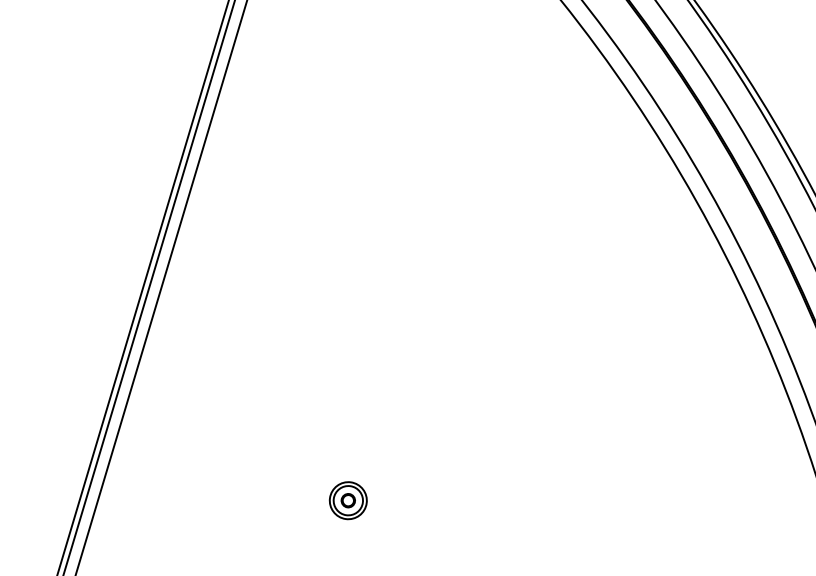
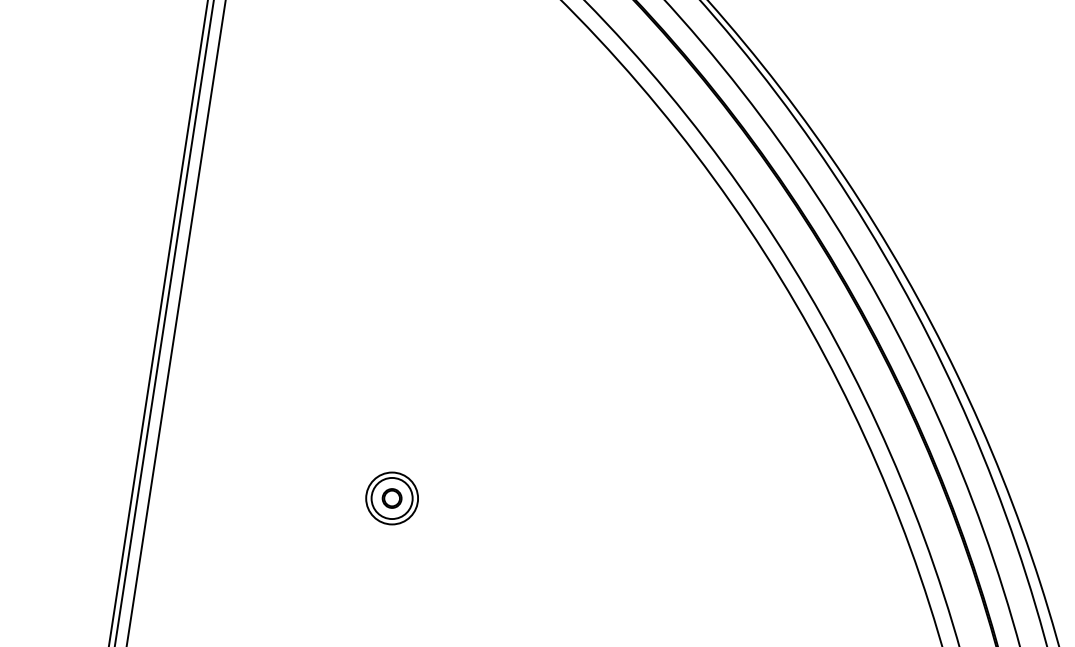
part: (347, 500) -> (391, 498), size x1.4

